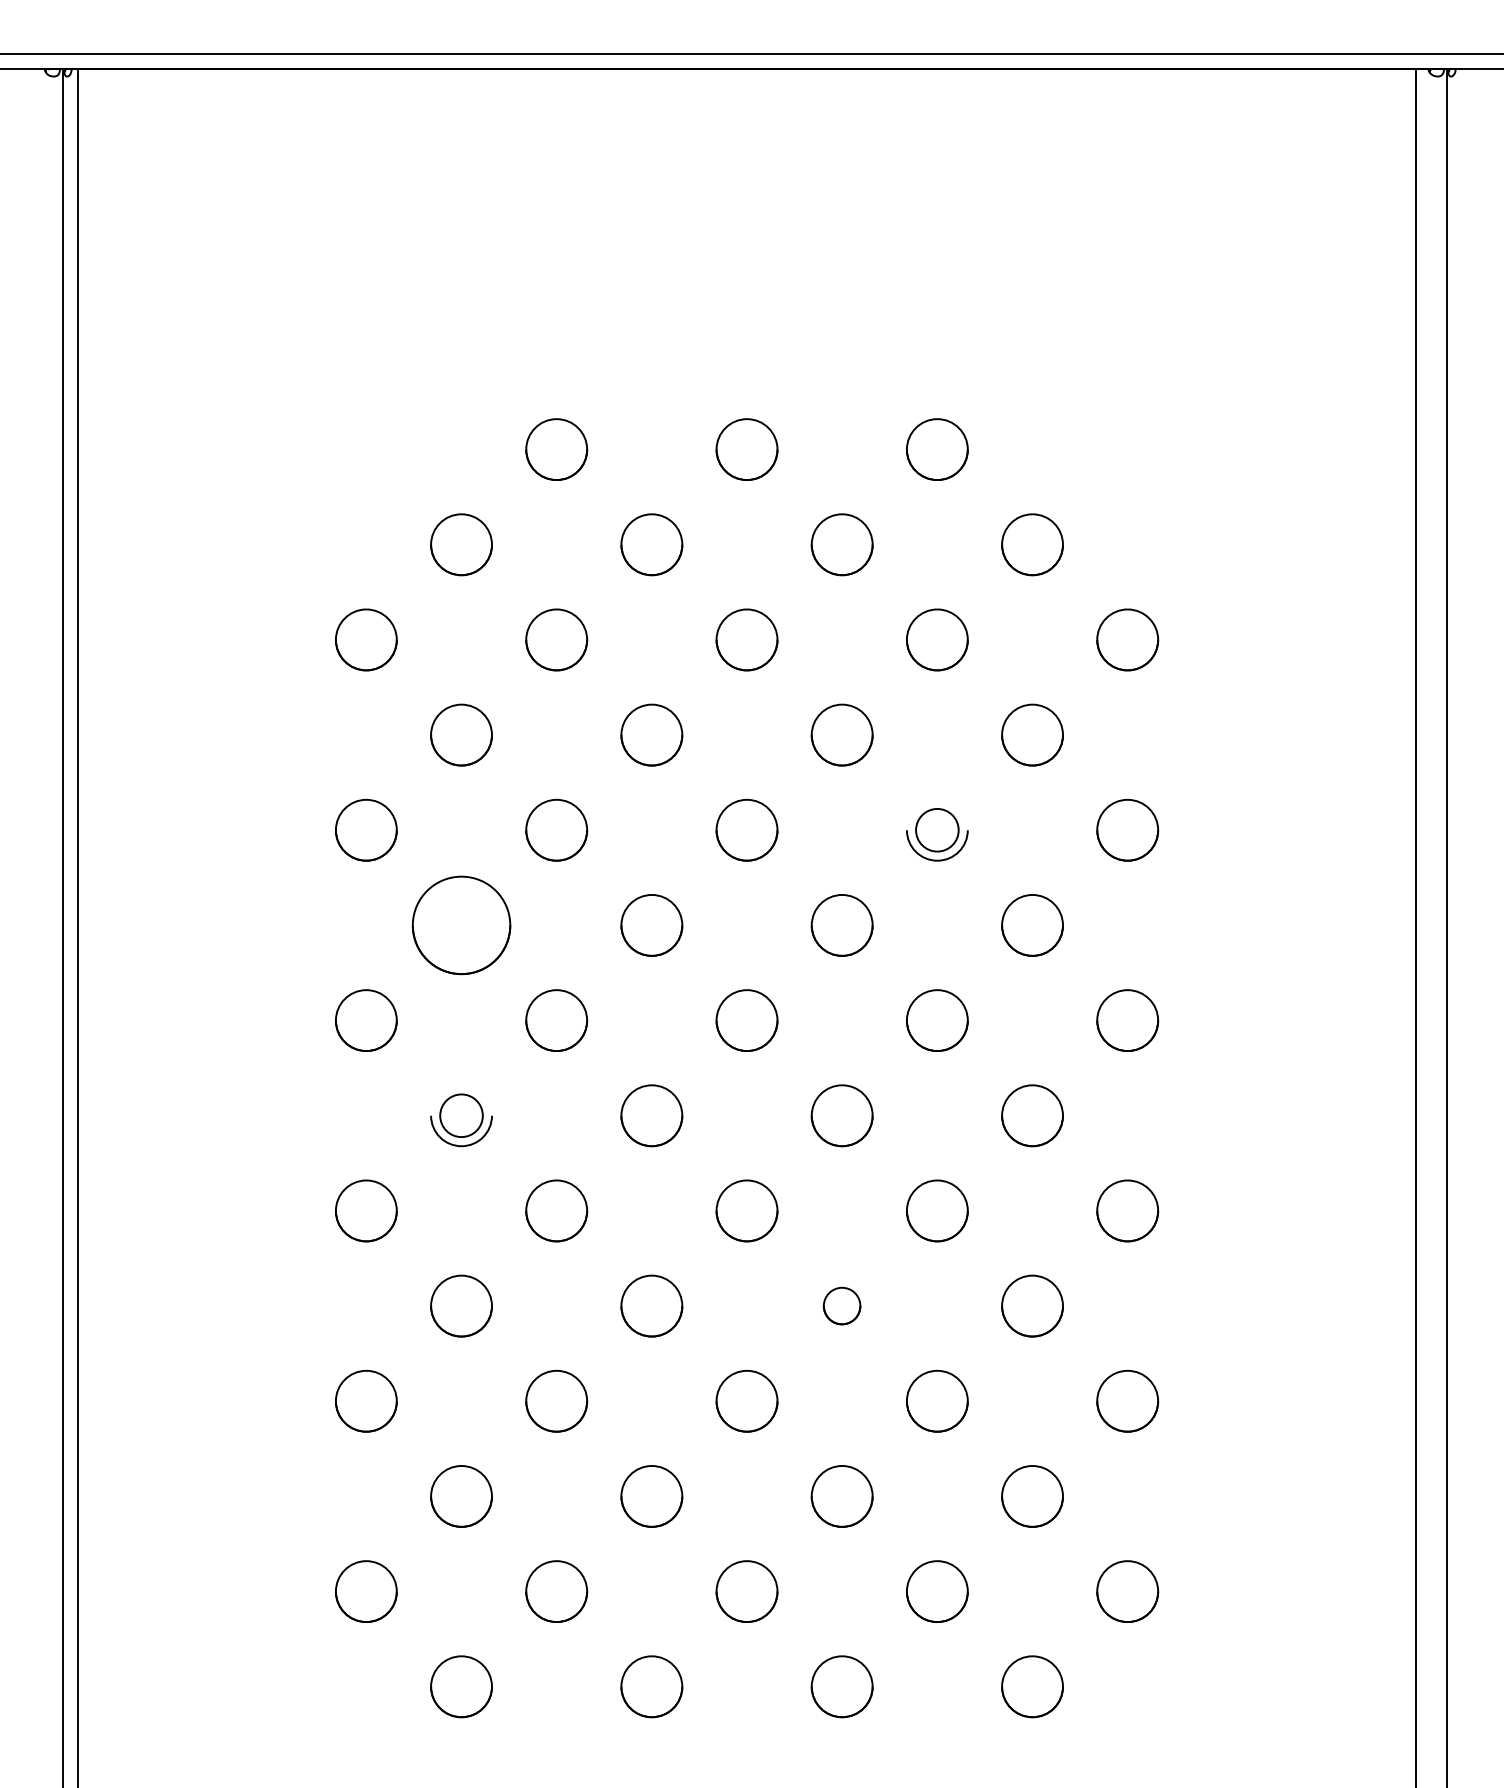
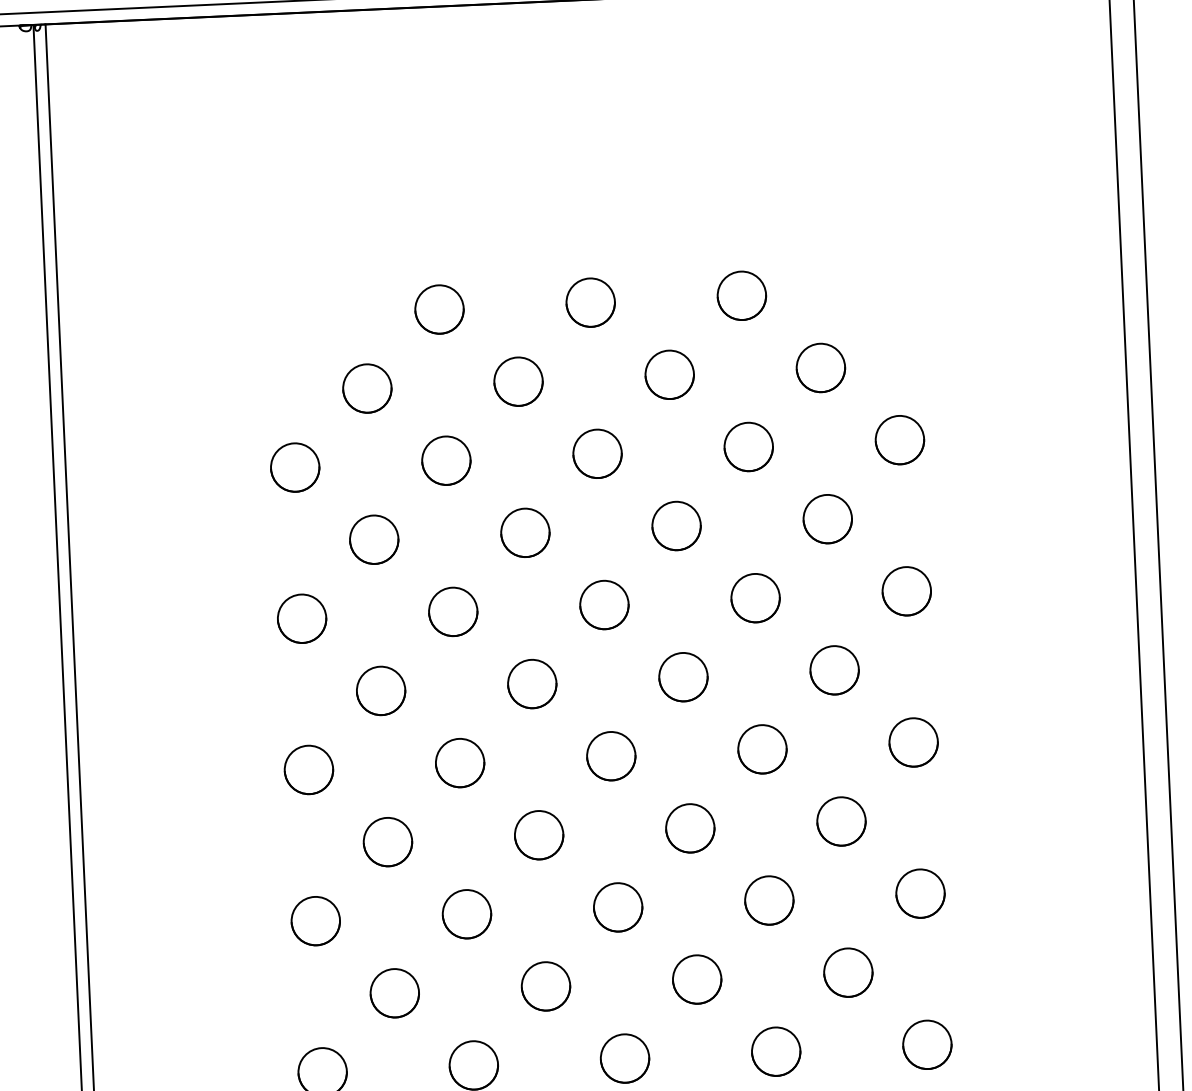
circle: (936, 829) -> (754, 597), size x1.43
circle: (461, 925) -> (381, 690), size x0.62
circle: (461, 1115) -> (387, 841), size x1.43
part: (841, 1305) -> (696, 979), size x1.67

